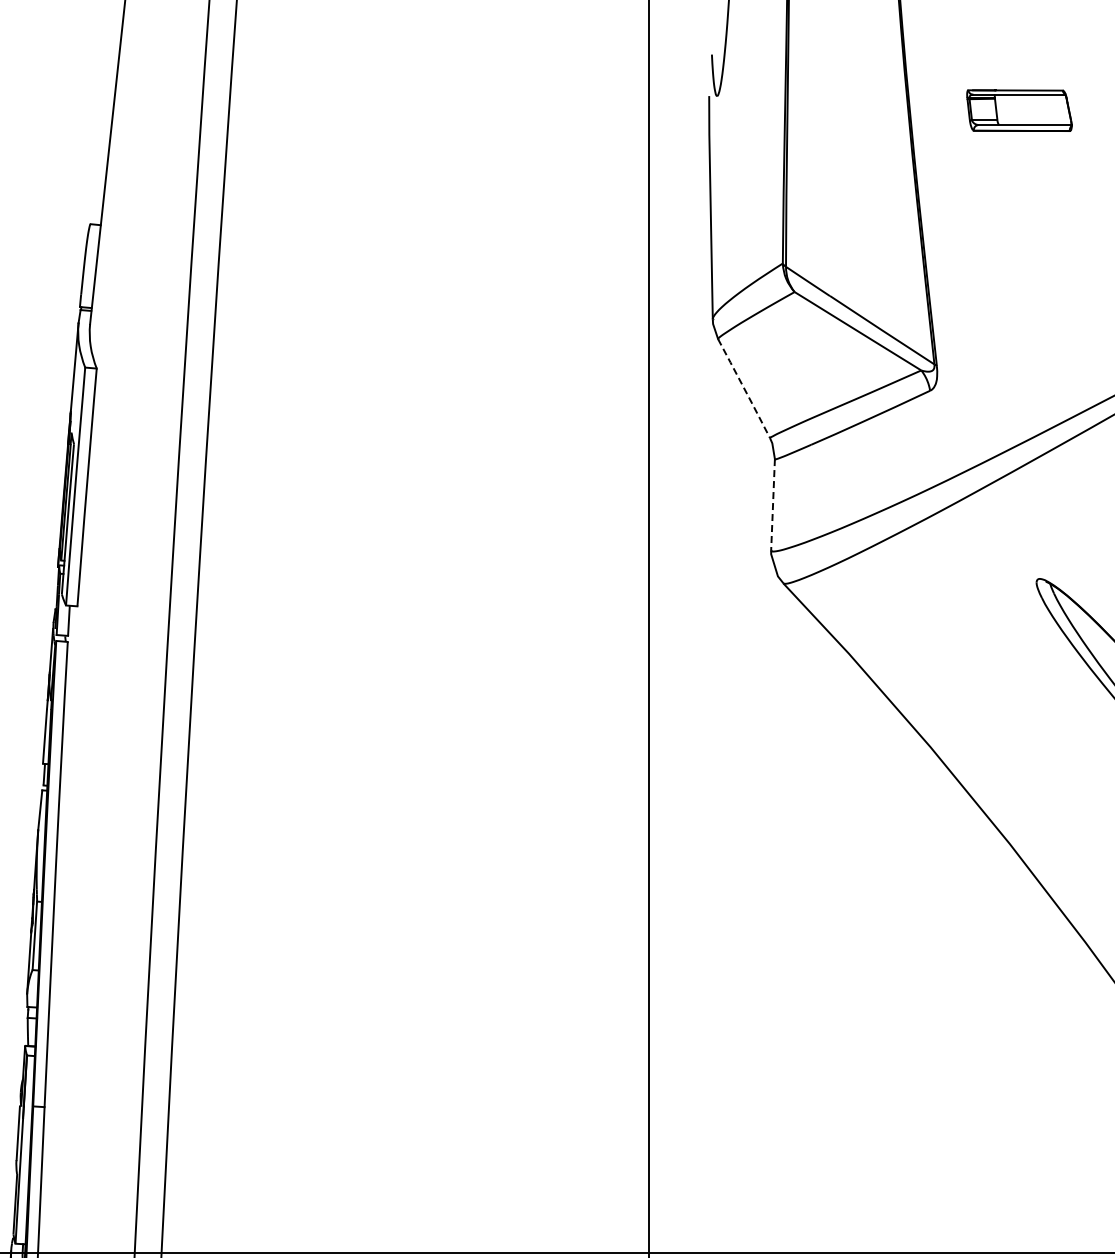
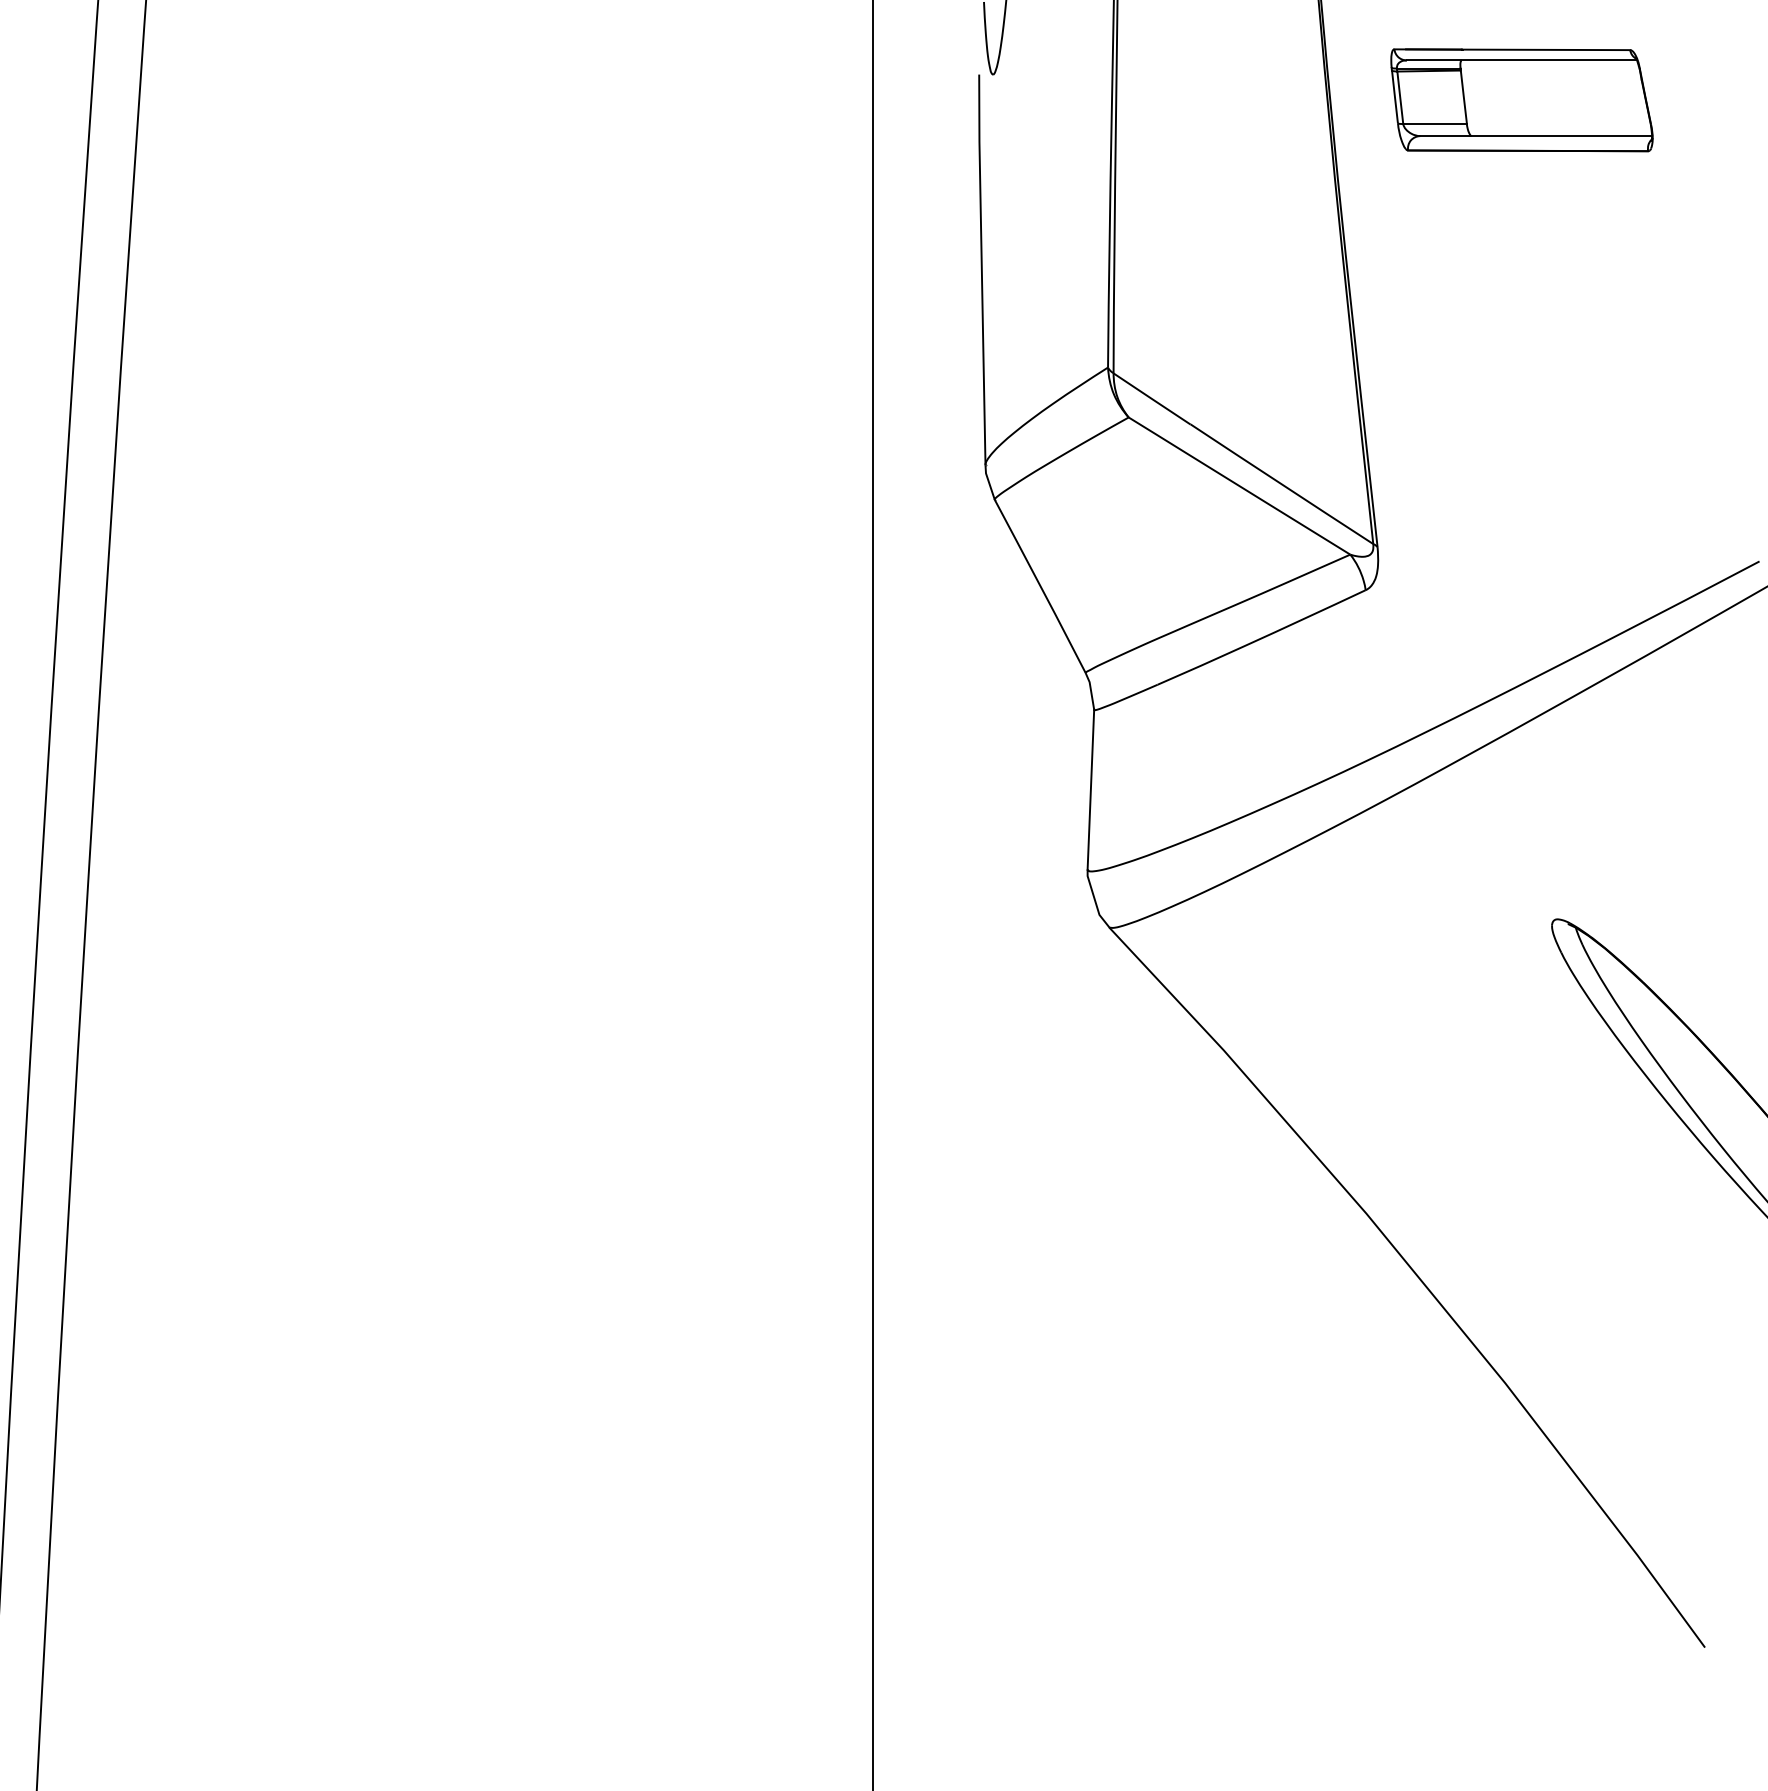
part: (1019, 110) -> (1522, 99), size x1.43
line: (744, 388) -> (1040, 586), dashed -> solid
line: (773, 504) -> (1091, 789), dashed -> solid

